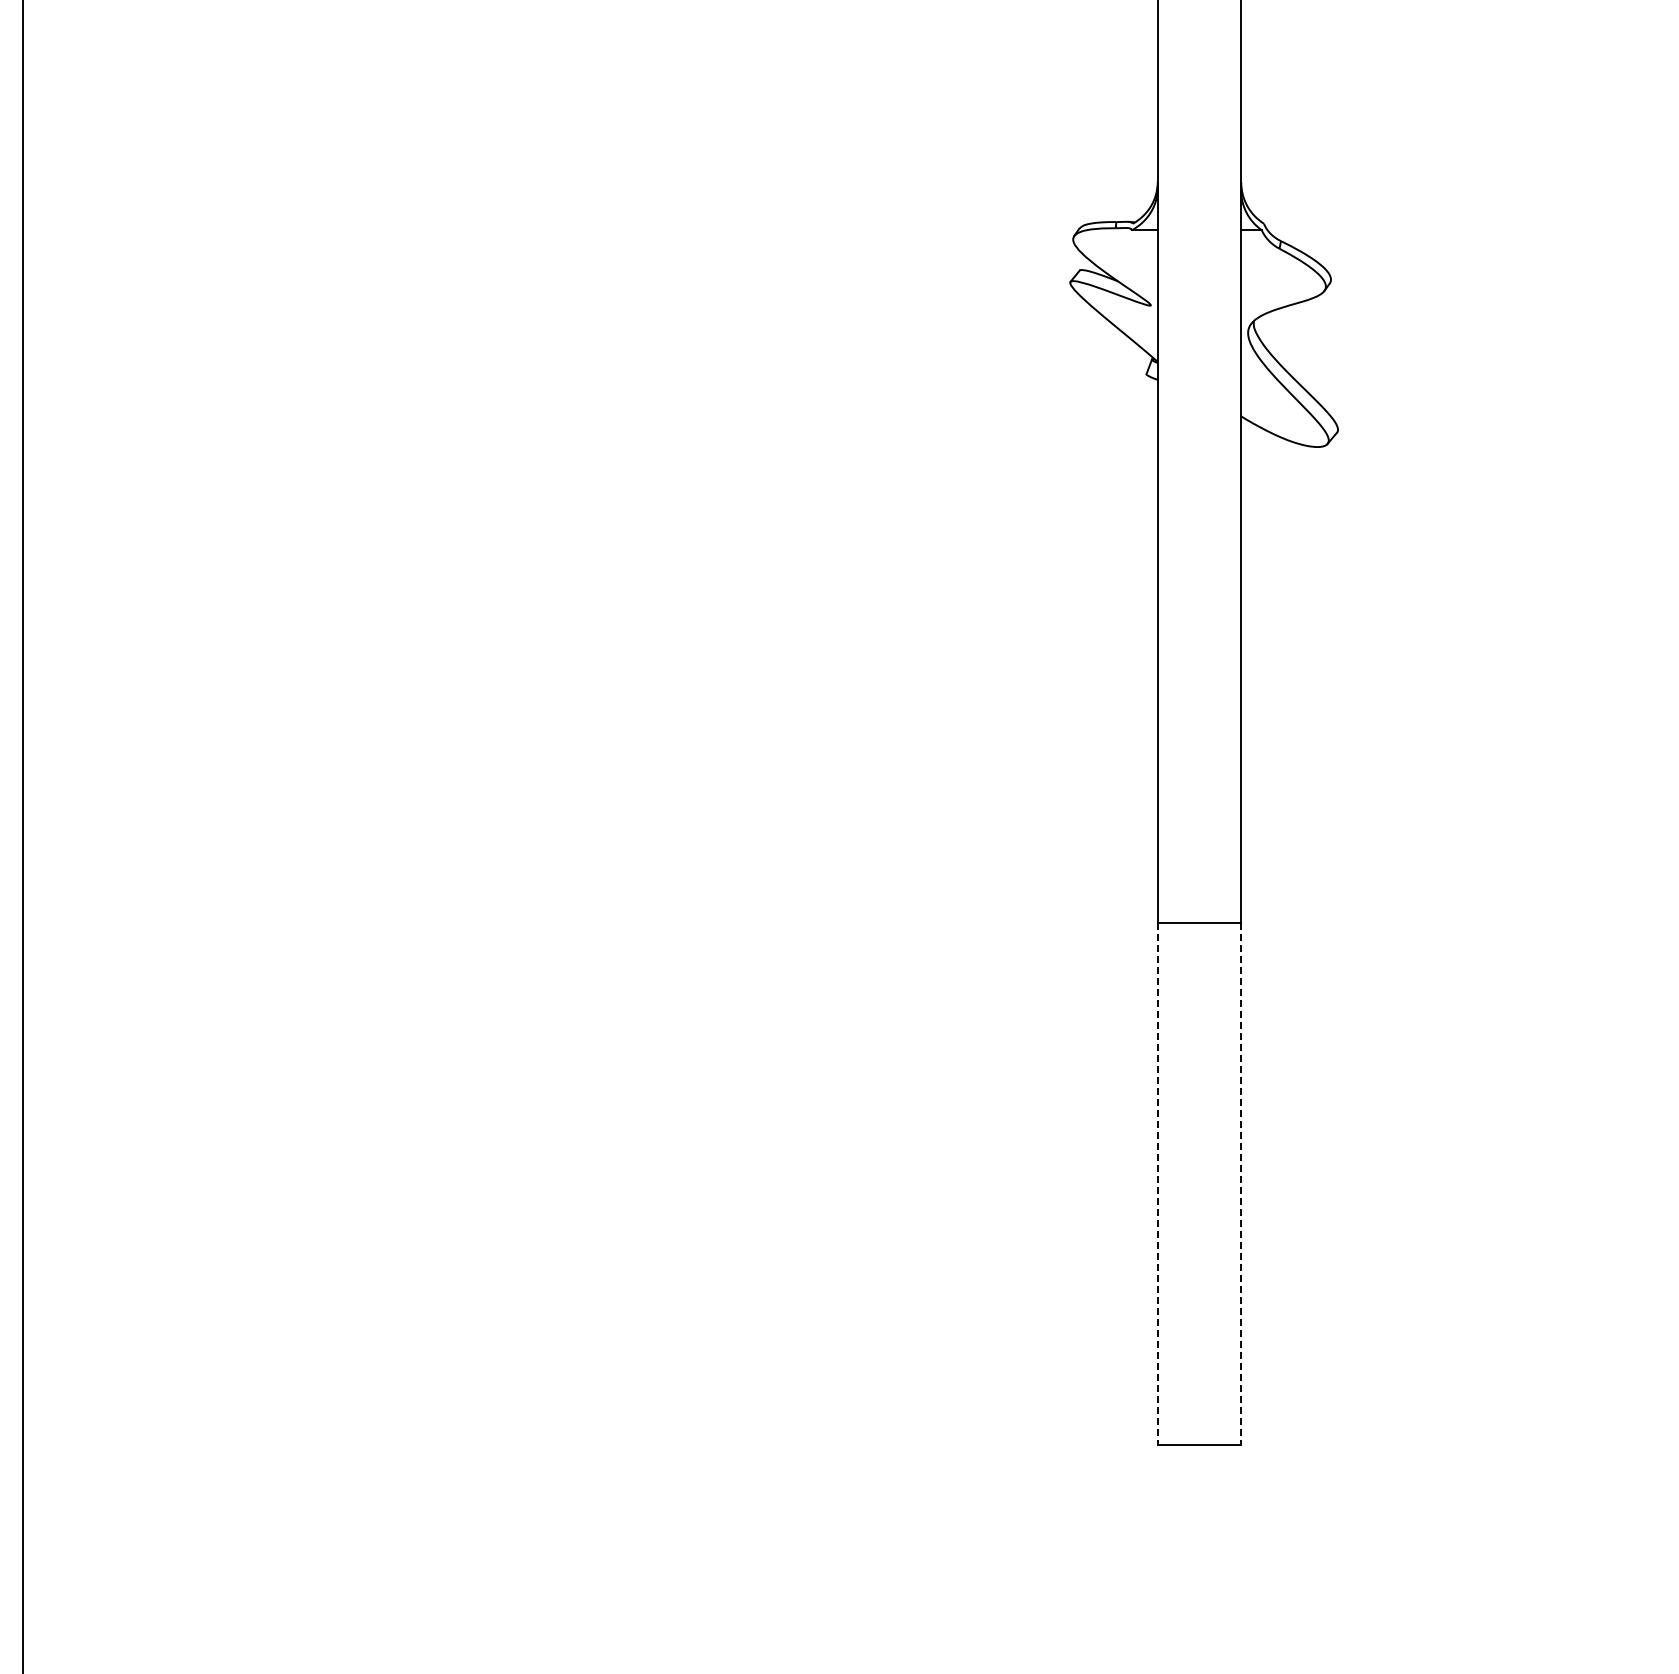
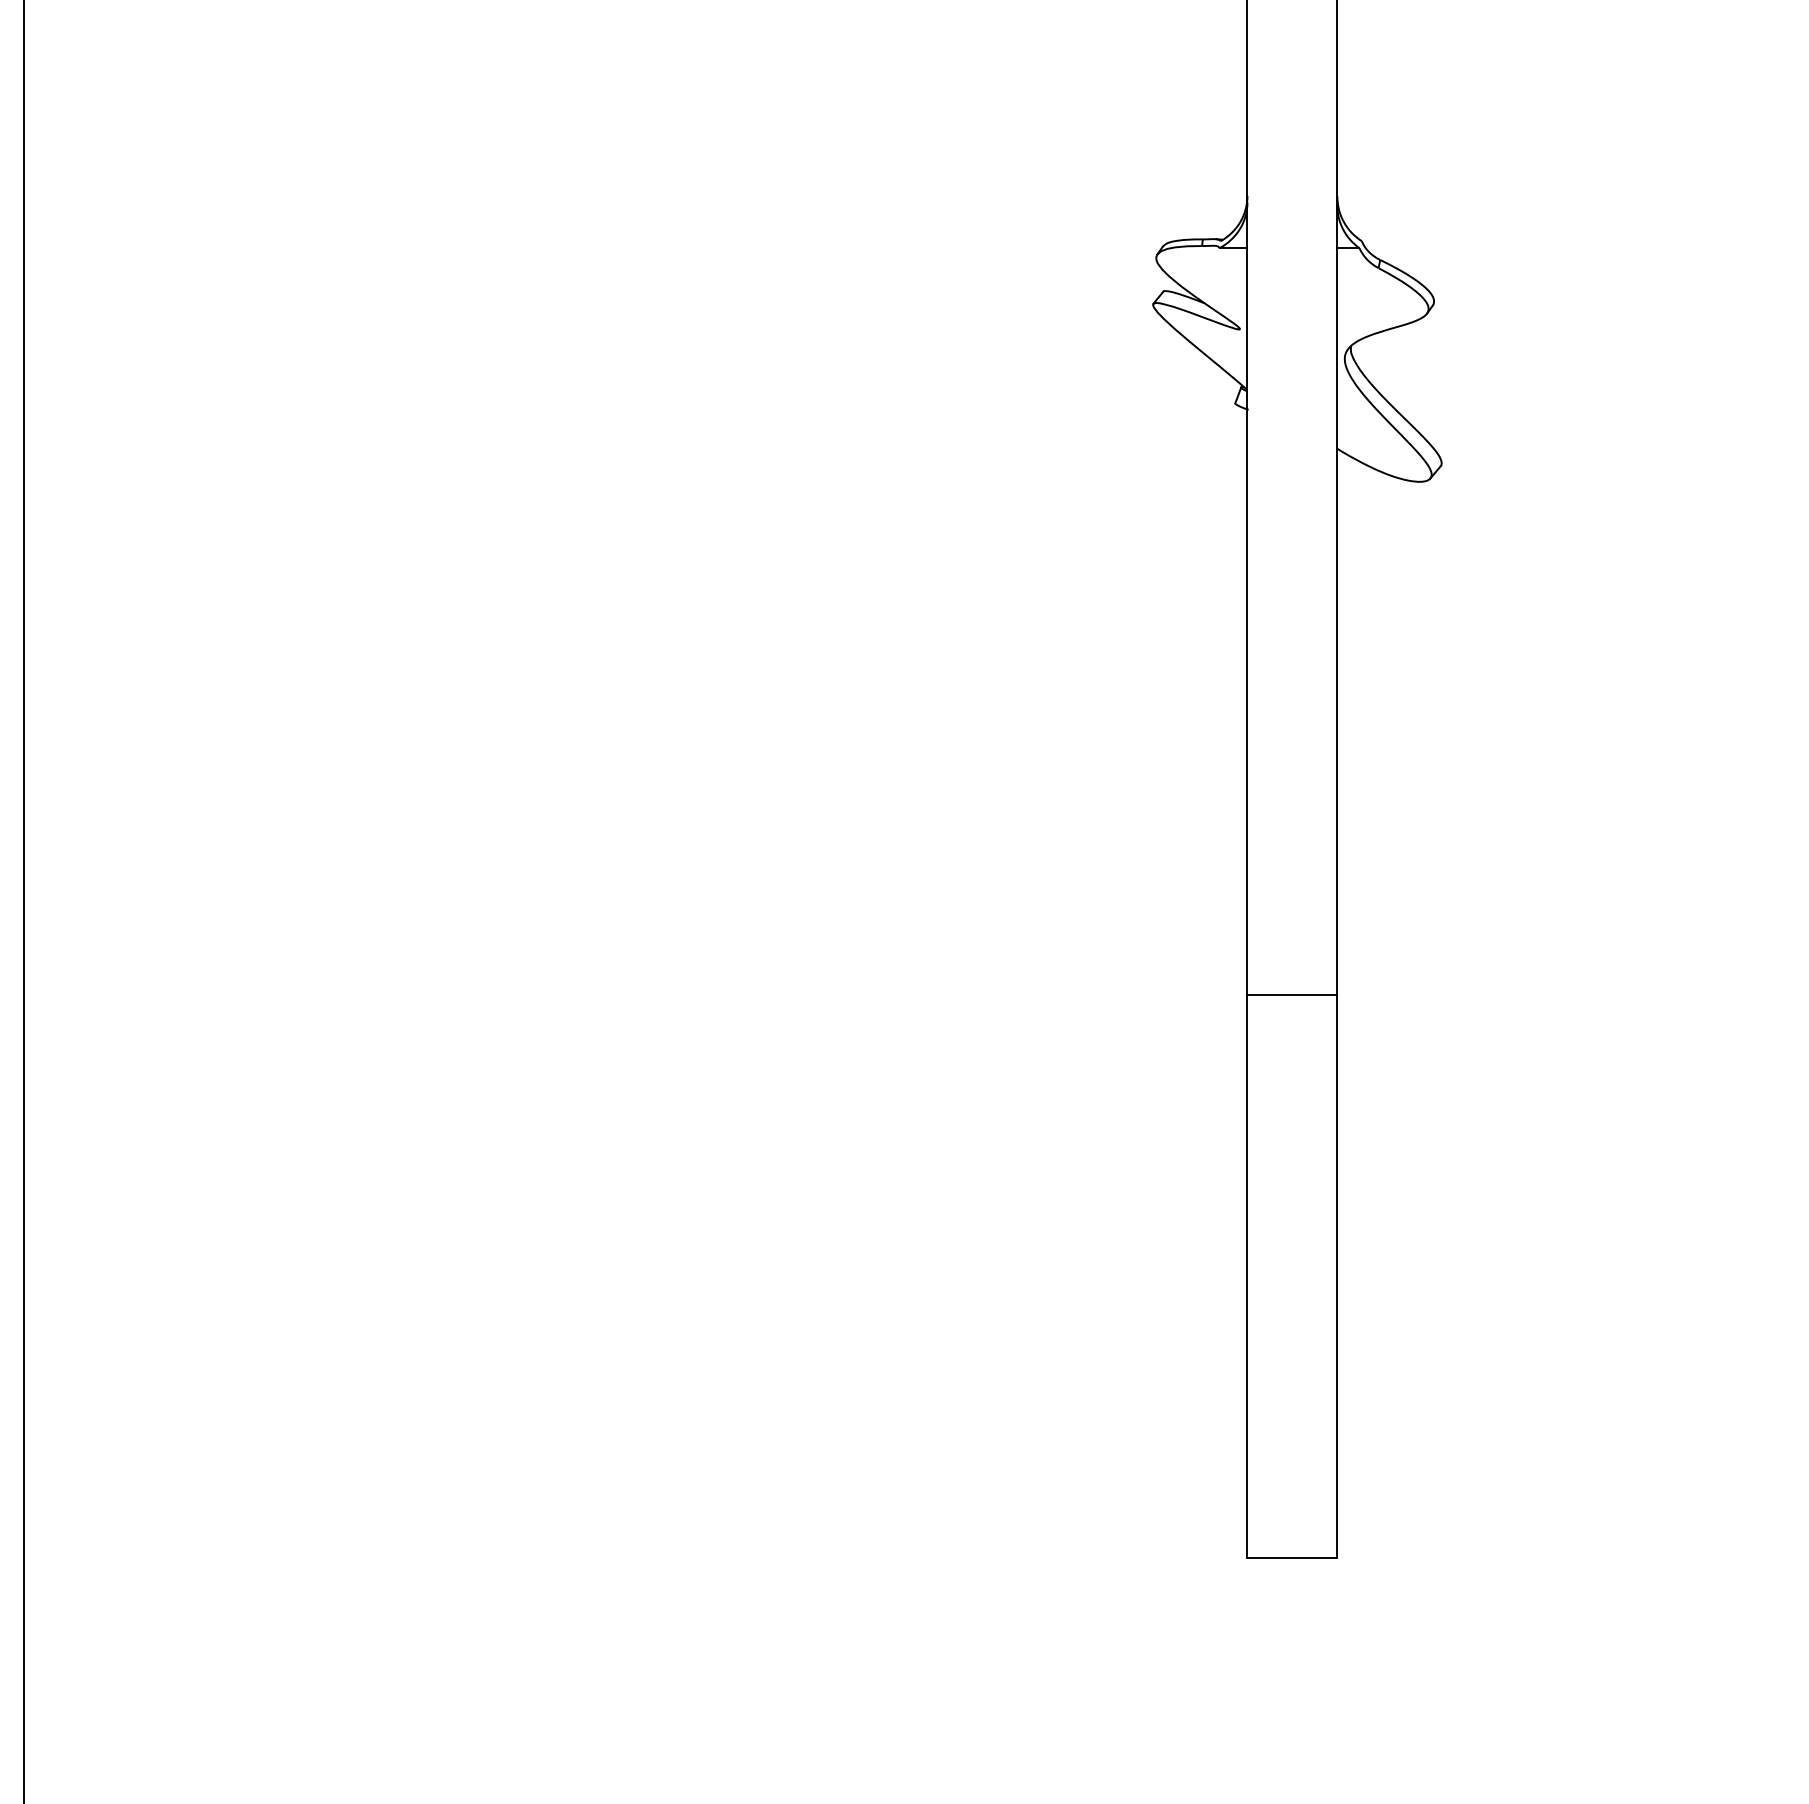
line: (1157, 1184) -> (1247, 1276), dashed -> solid
line: (1241, 1184) -> (1337, 1276), dashed -> solid

